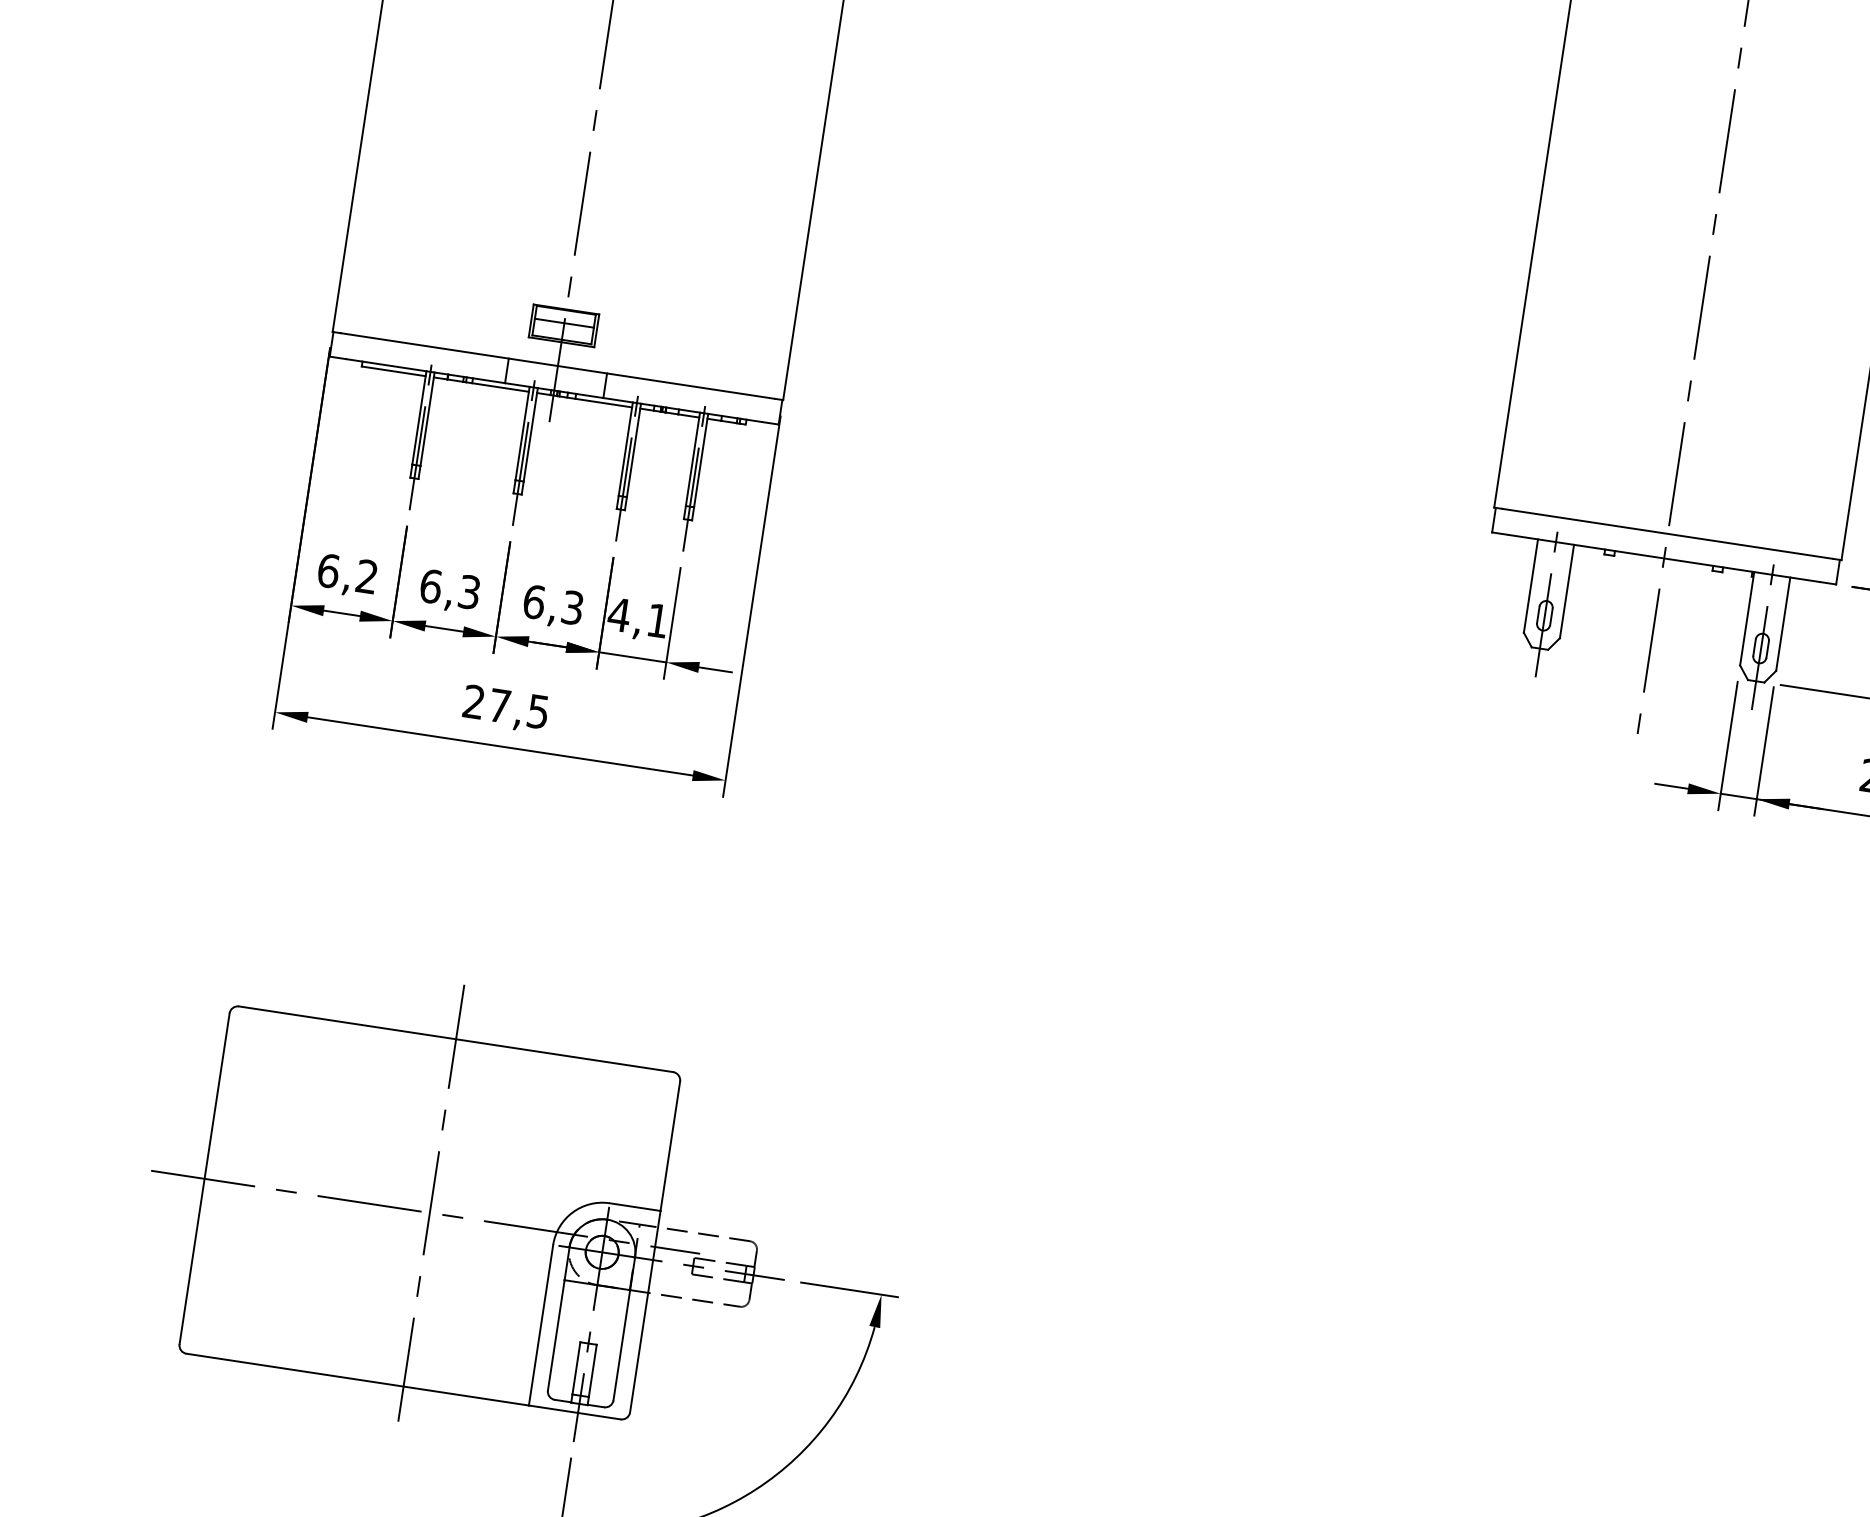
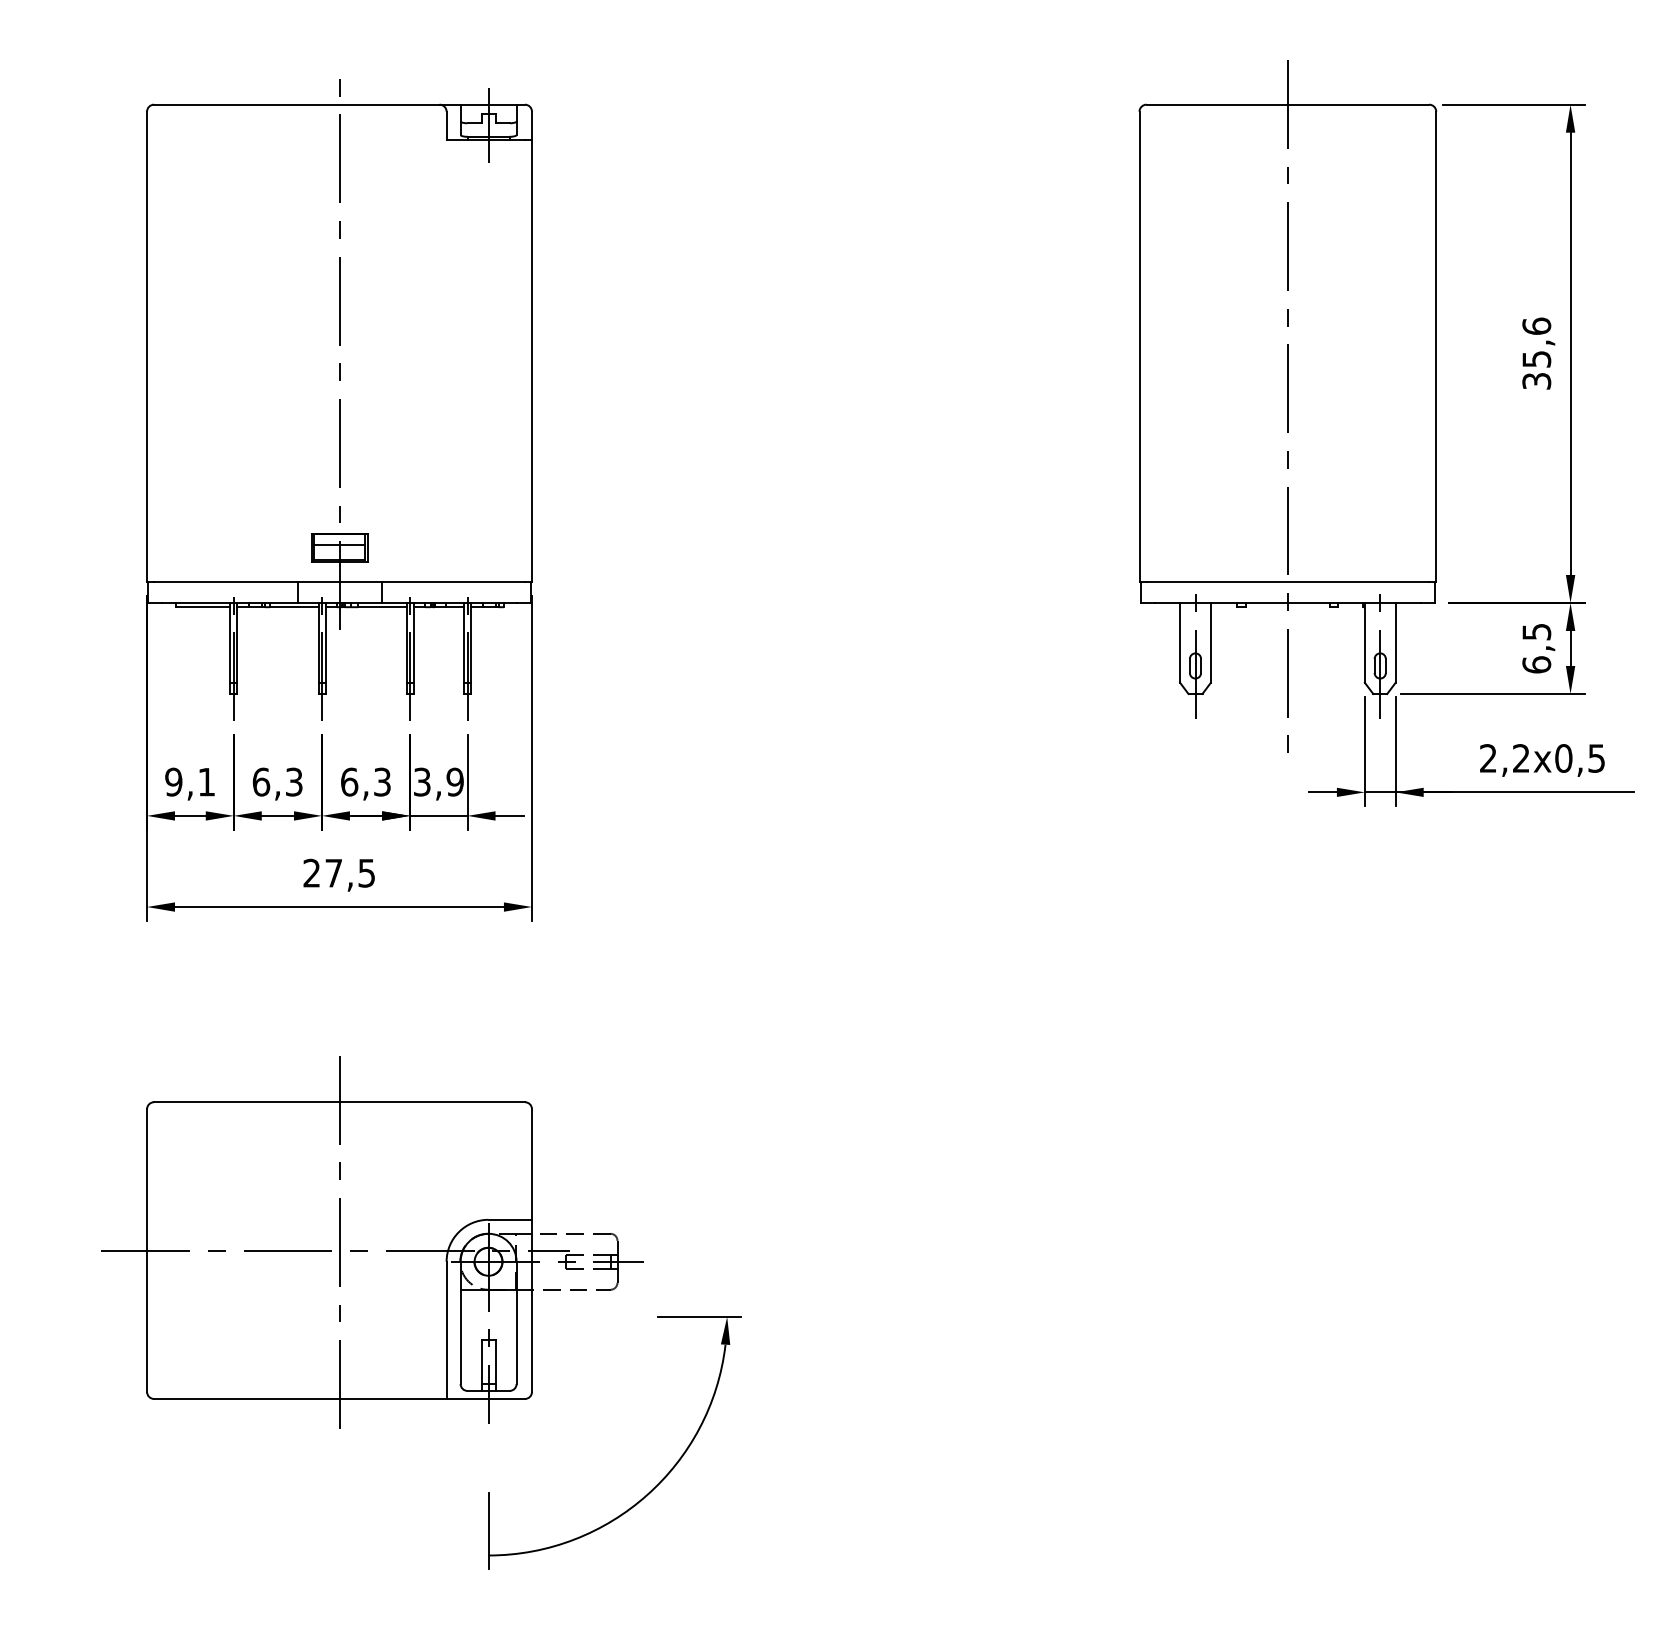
text: (347, 572) -> (189, 781), 6,2 -> 9,1
text: (638, 617) -> (438, 781), 4,1 -> 3,9
part: (469, 1209) -> (372, 1242), moved

